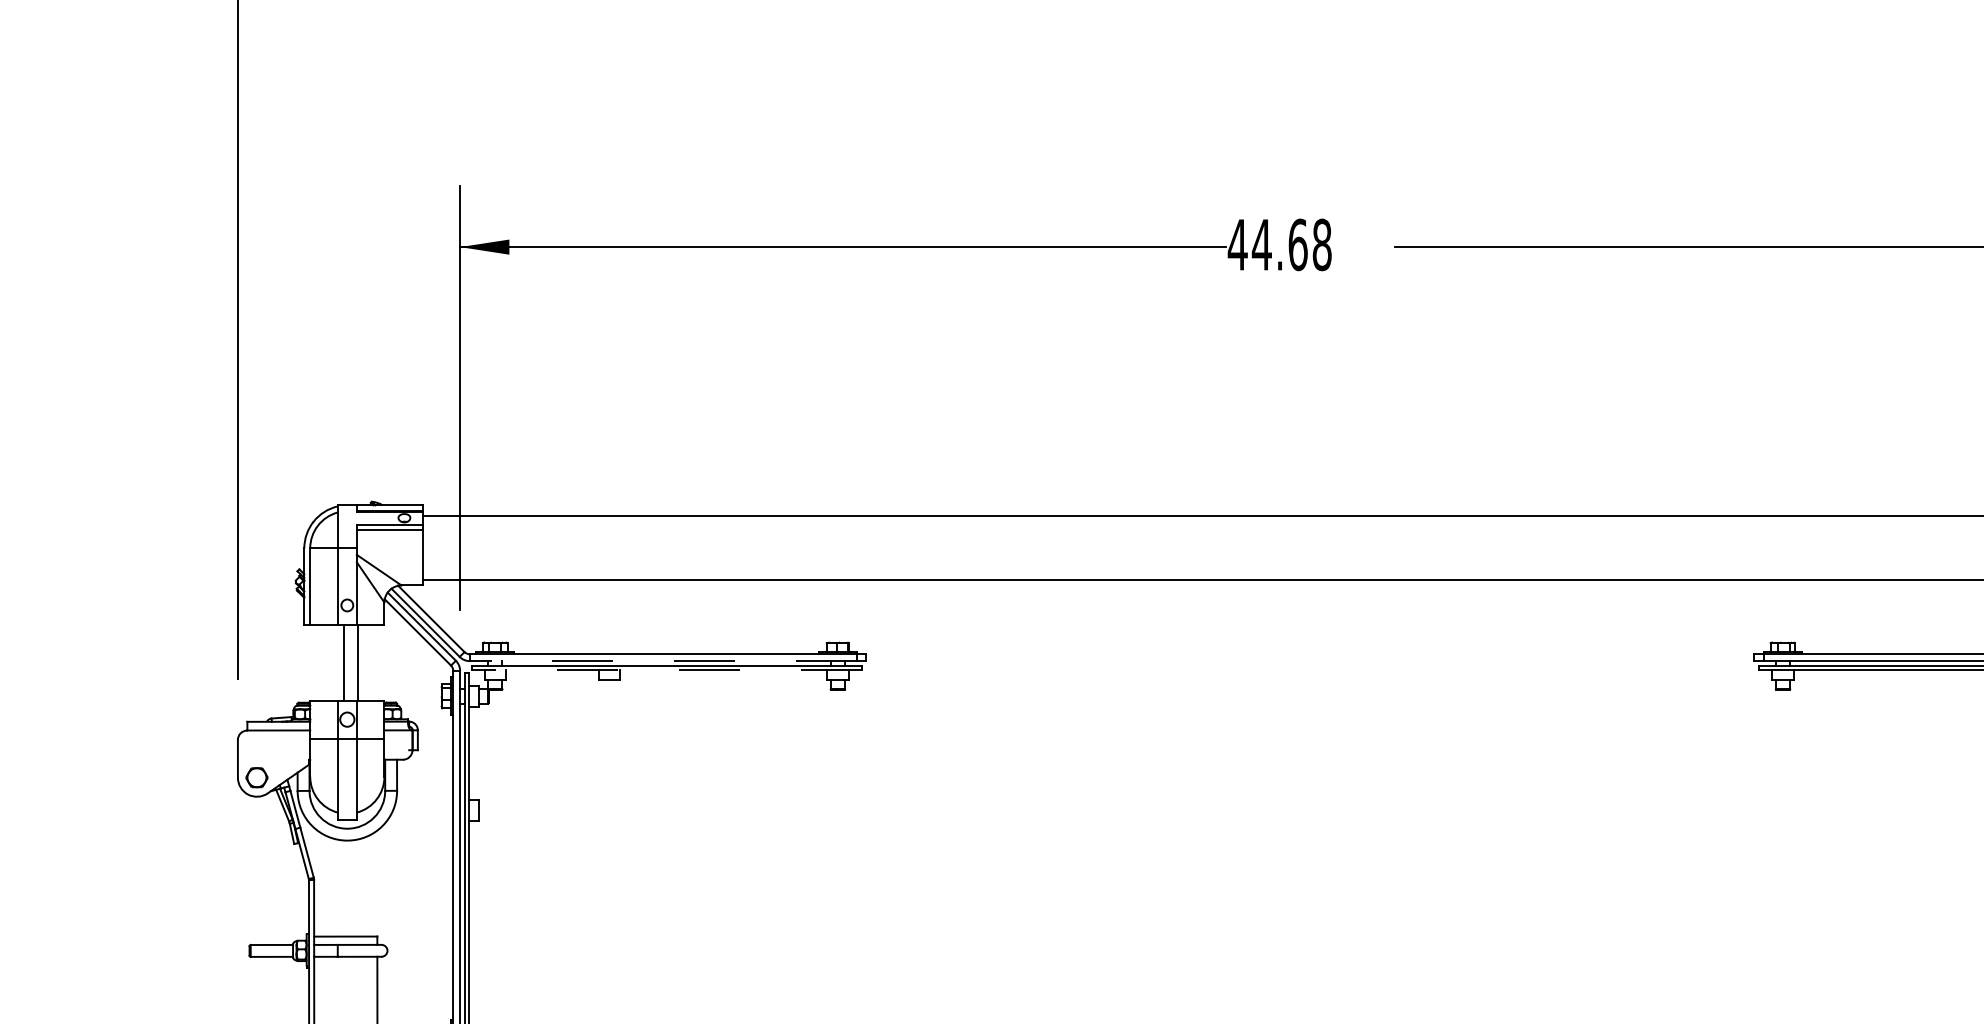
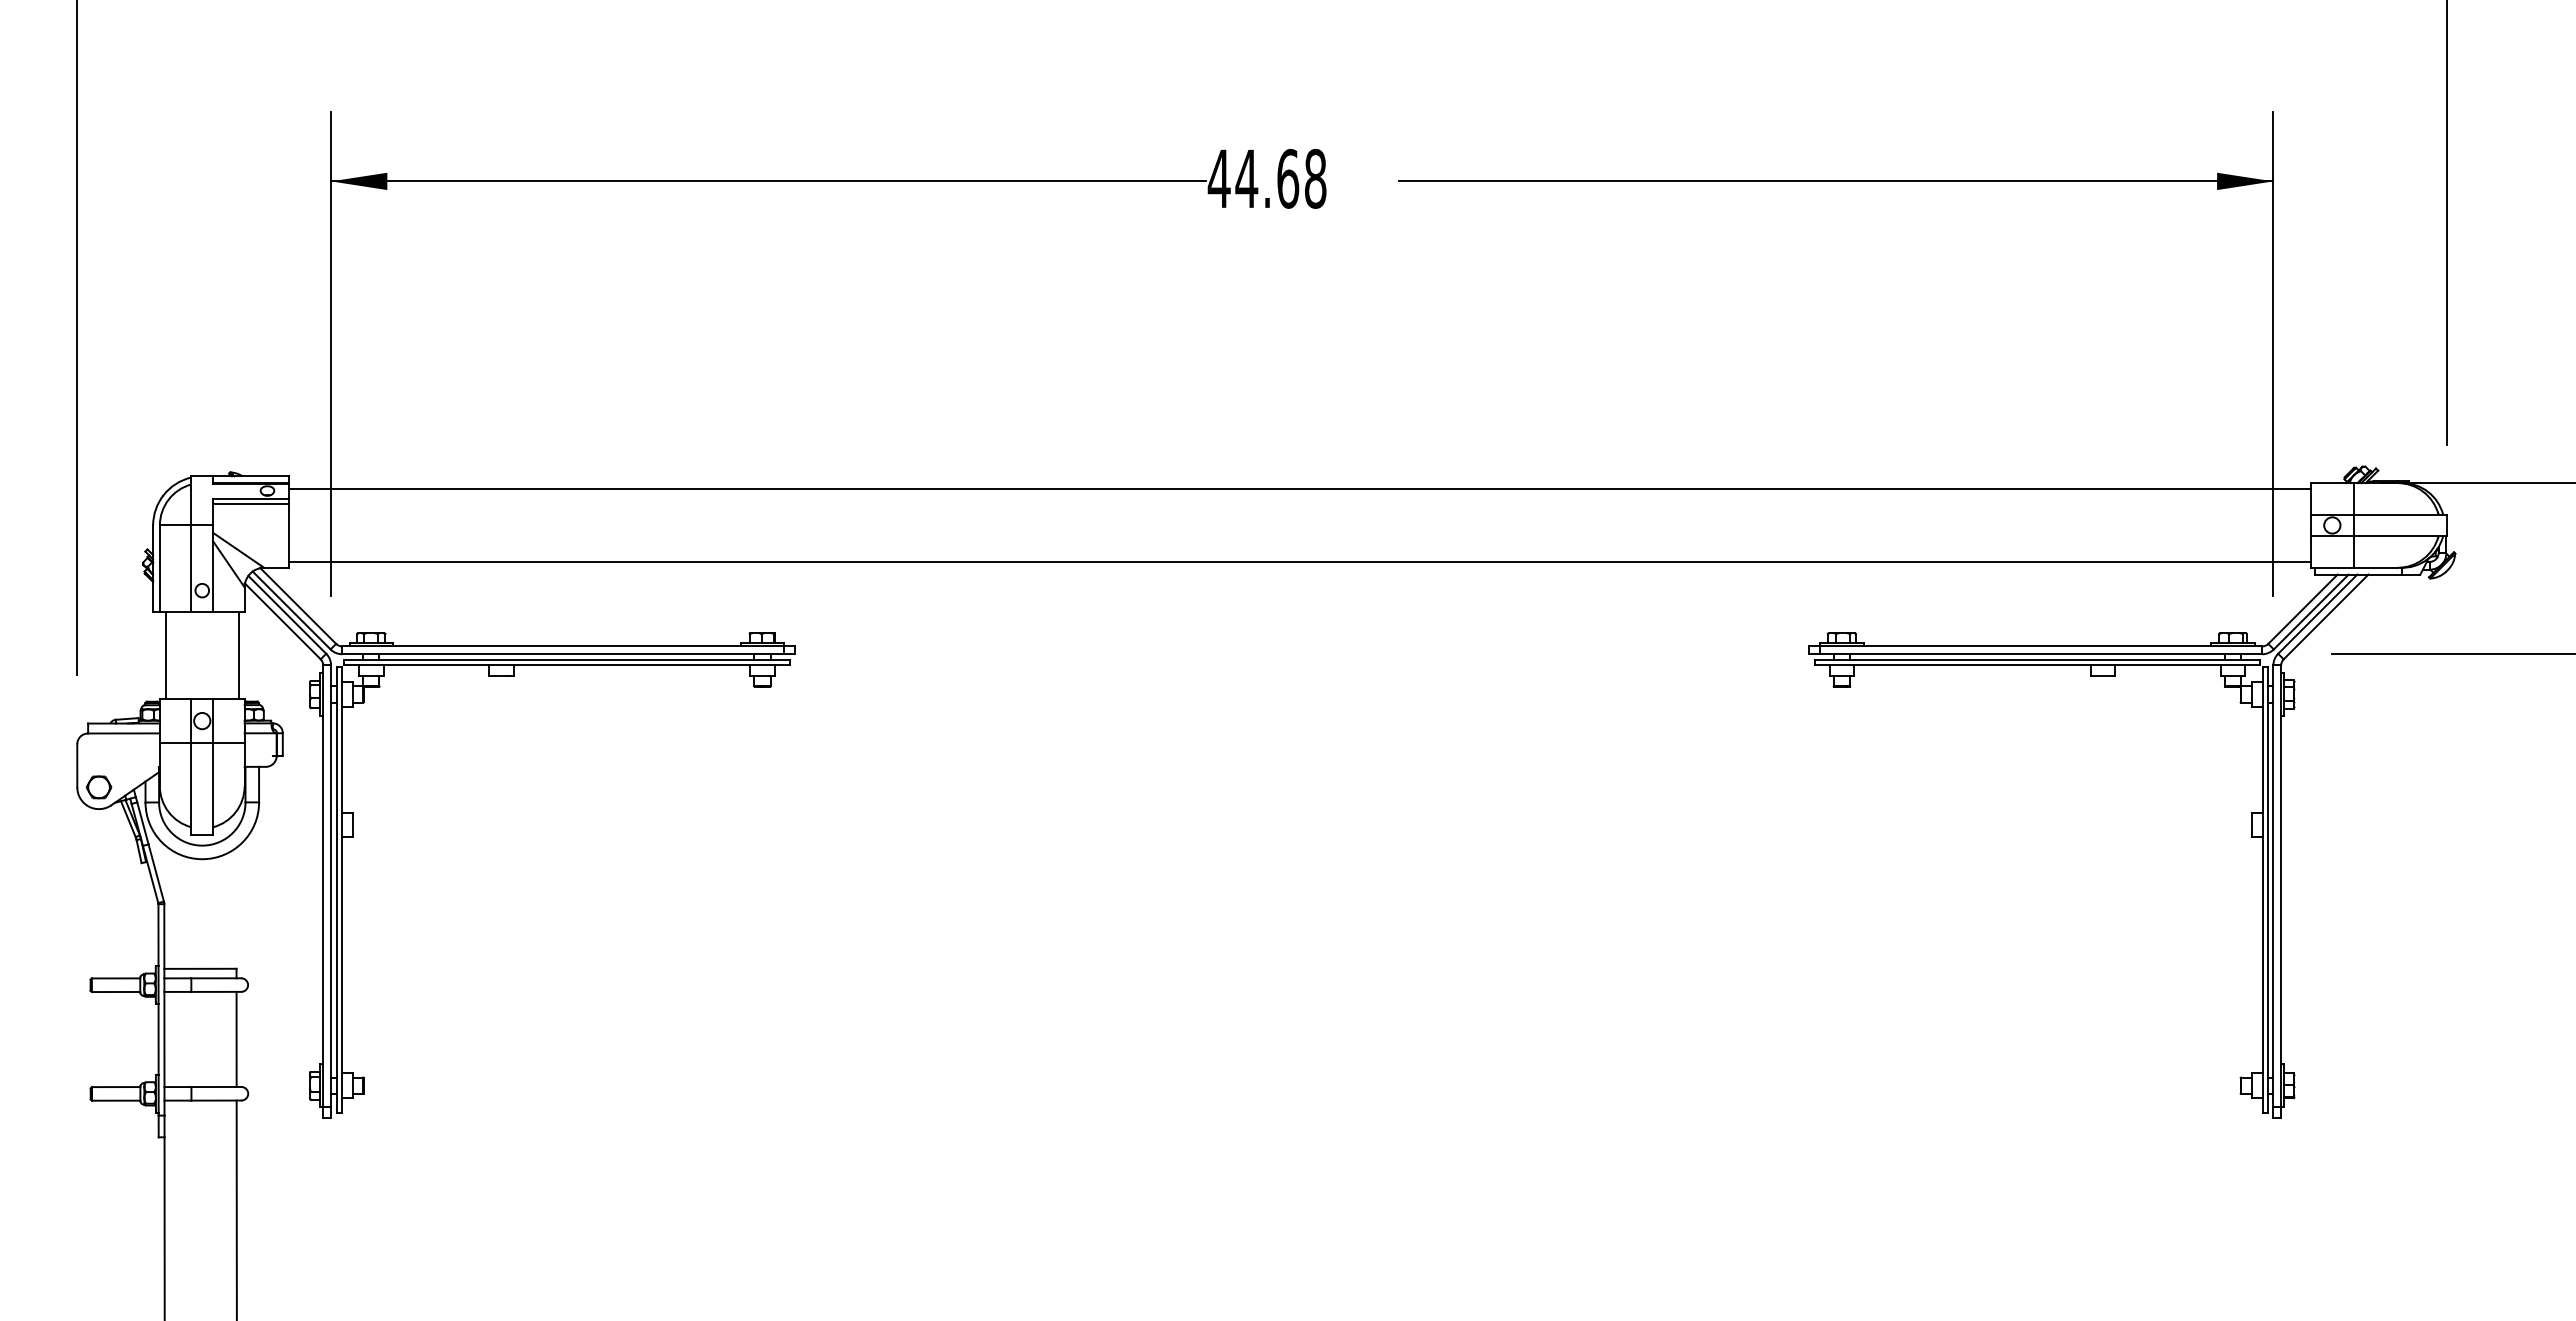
line: (663, 661) -> (563, 654), dashed -> solid
line: (344, 662) -> (238, 655), moved
line: (357, 662) -> (165, 655), moved
line: (666, 670) -> (566, 664), dashed -> solid

